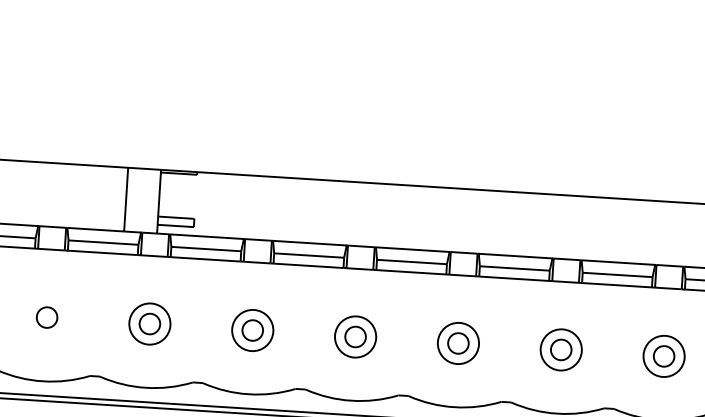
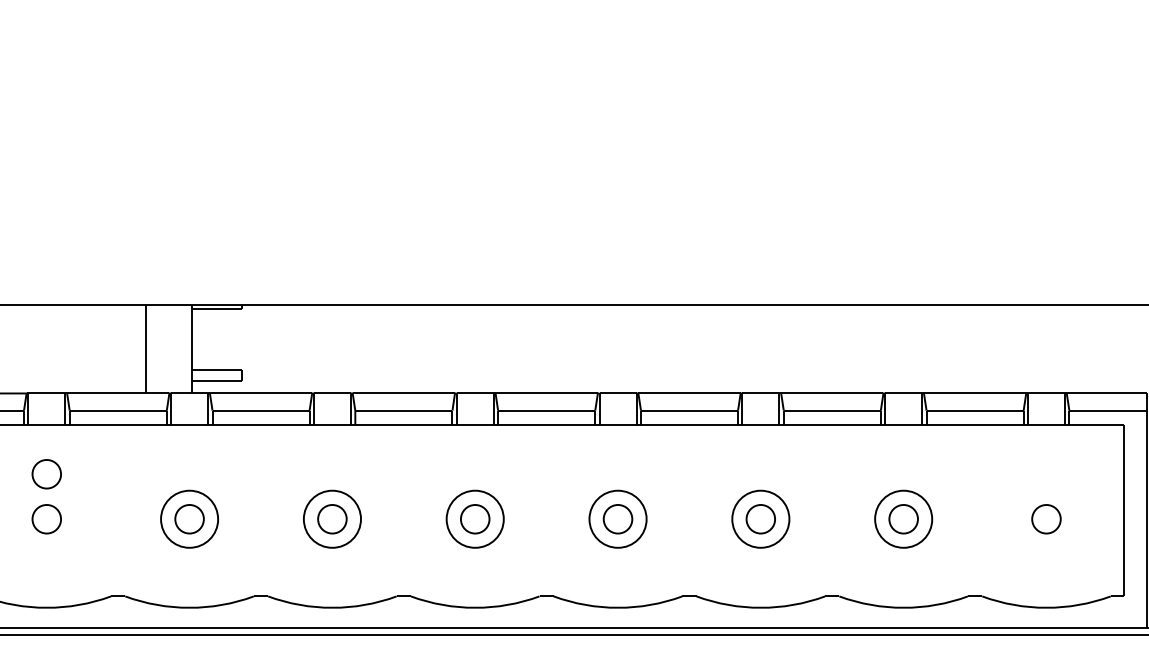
curve: (40, 287) -> (34, 478), added

